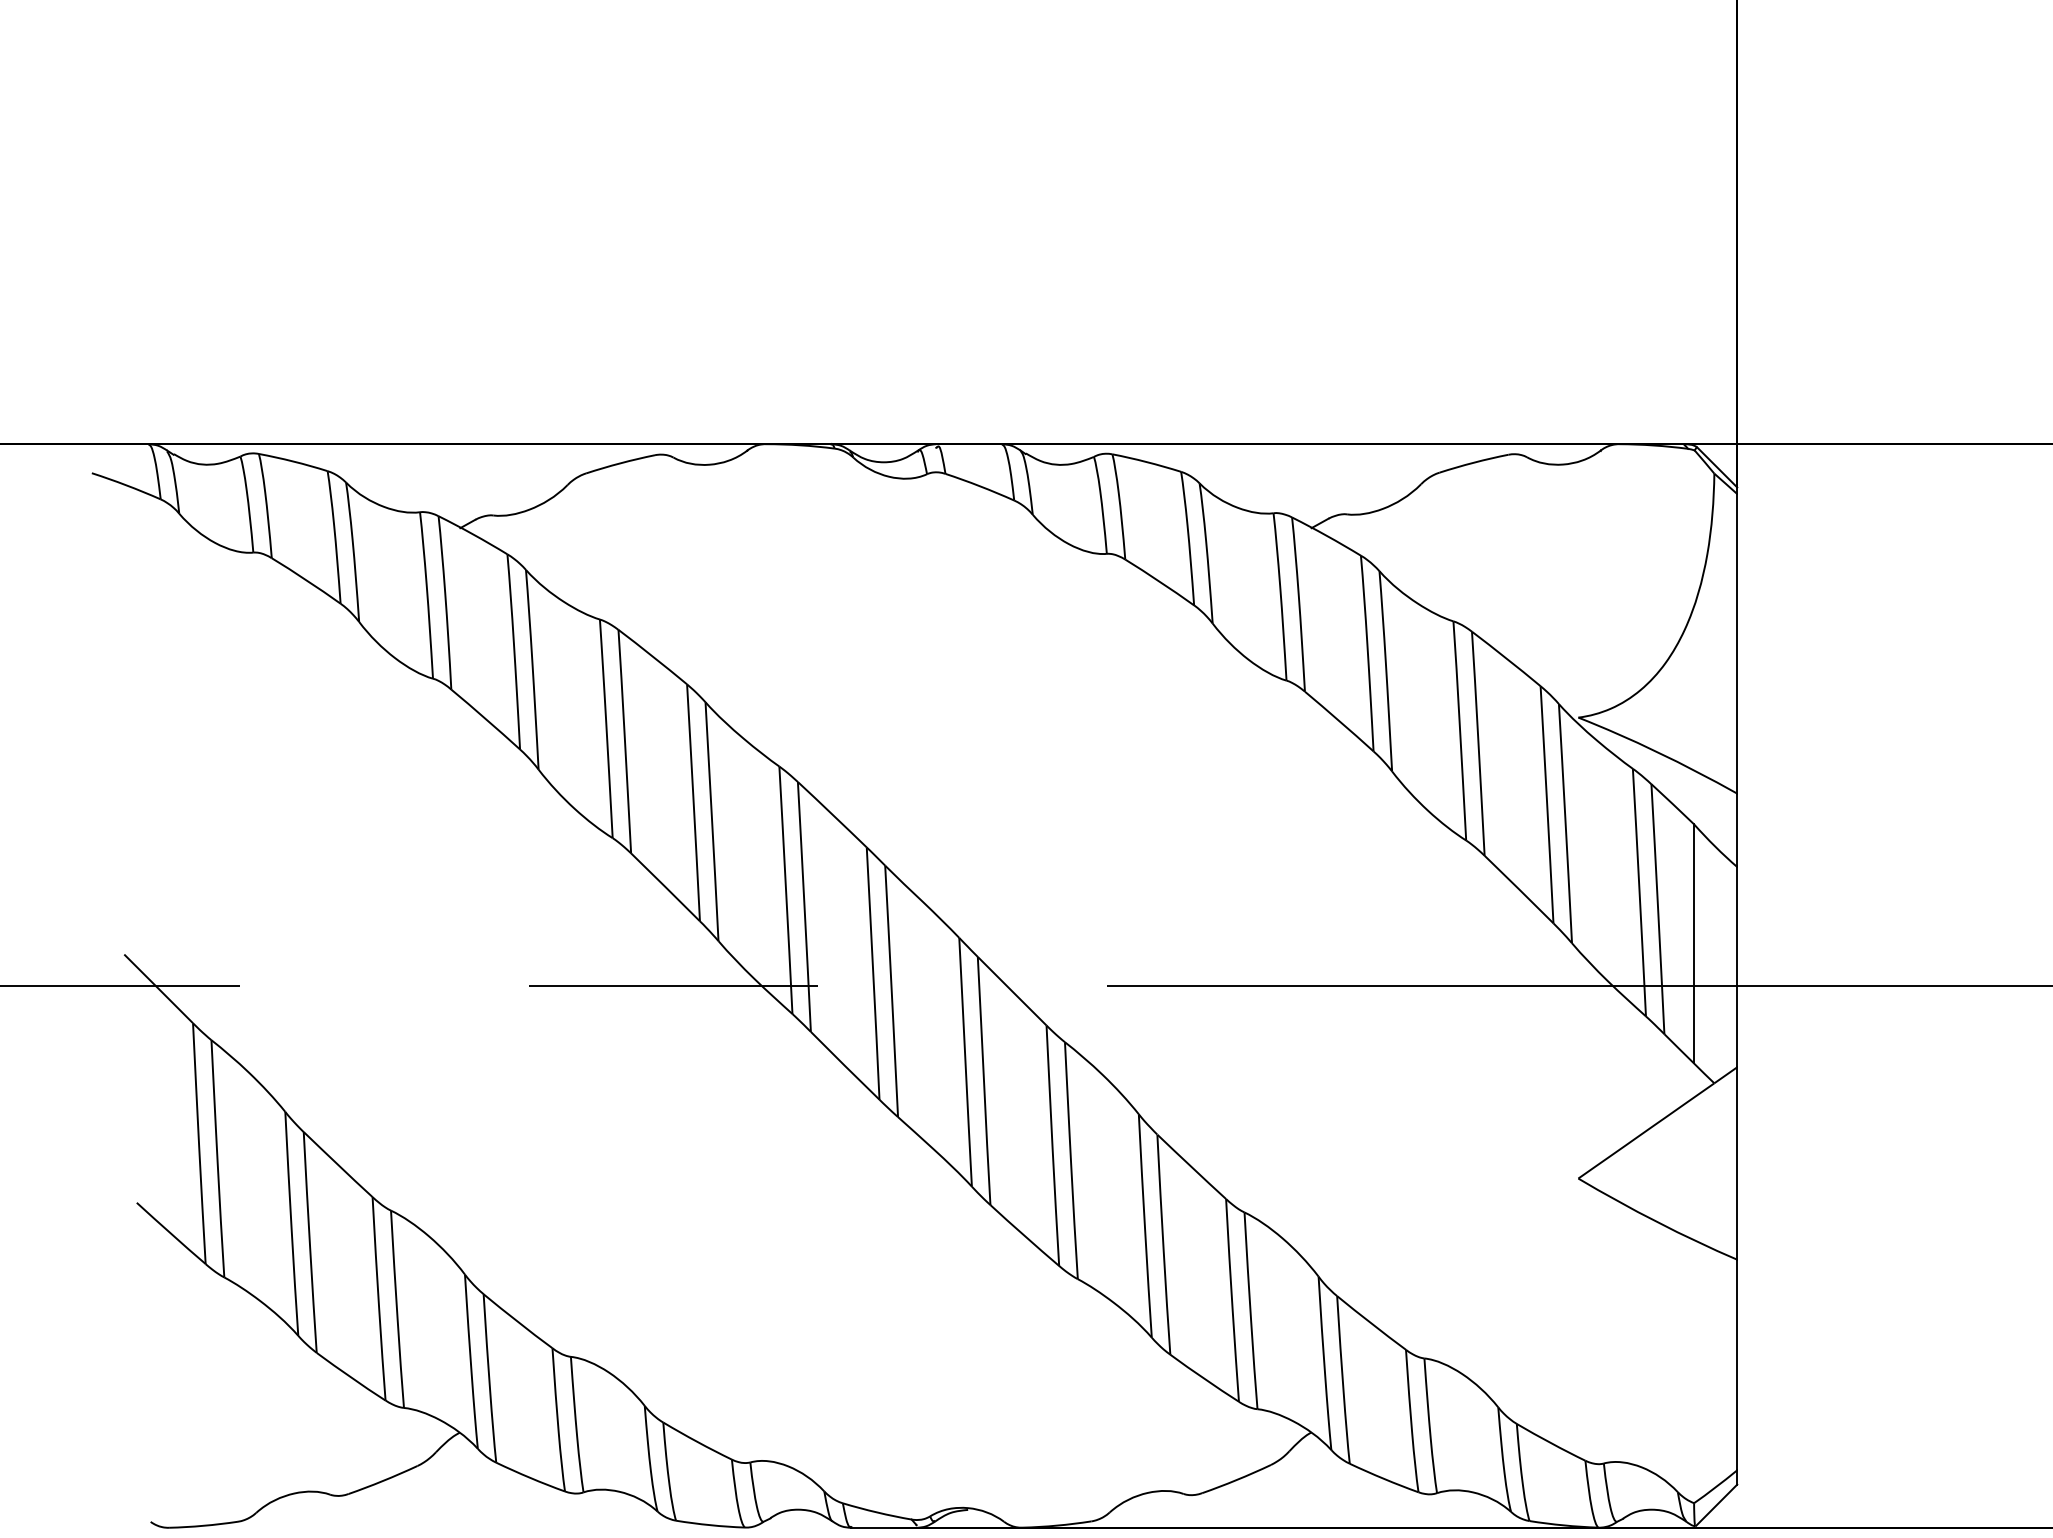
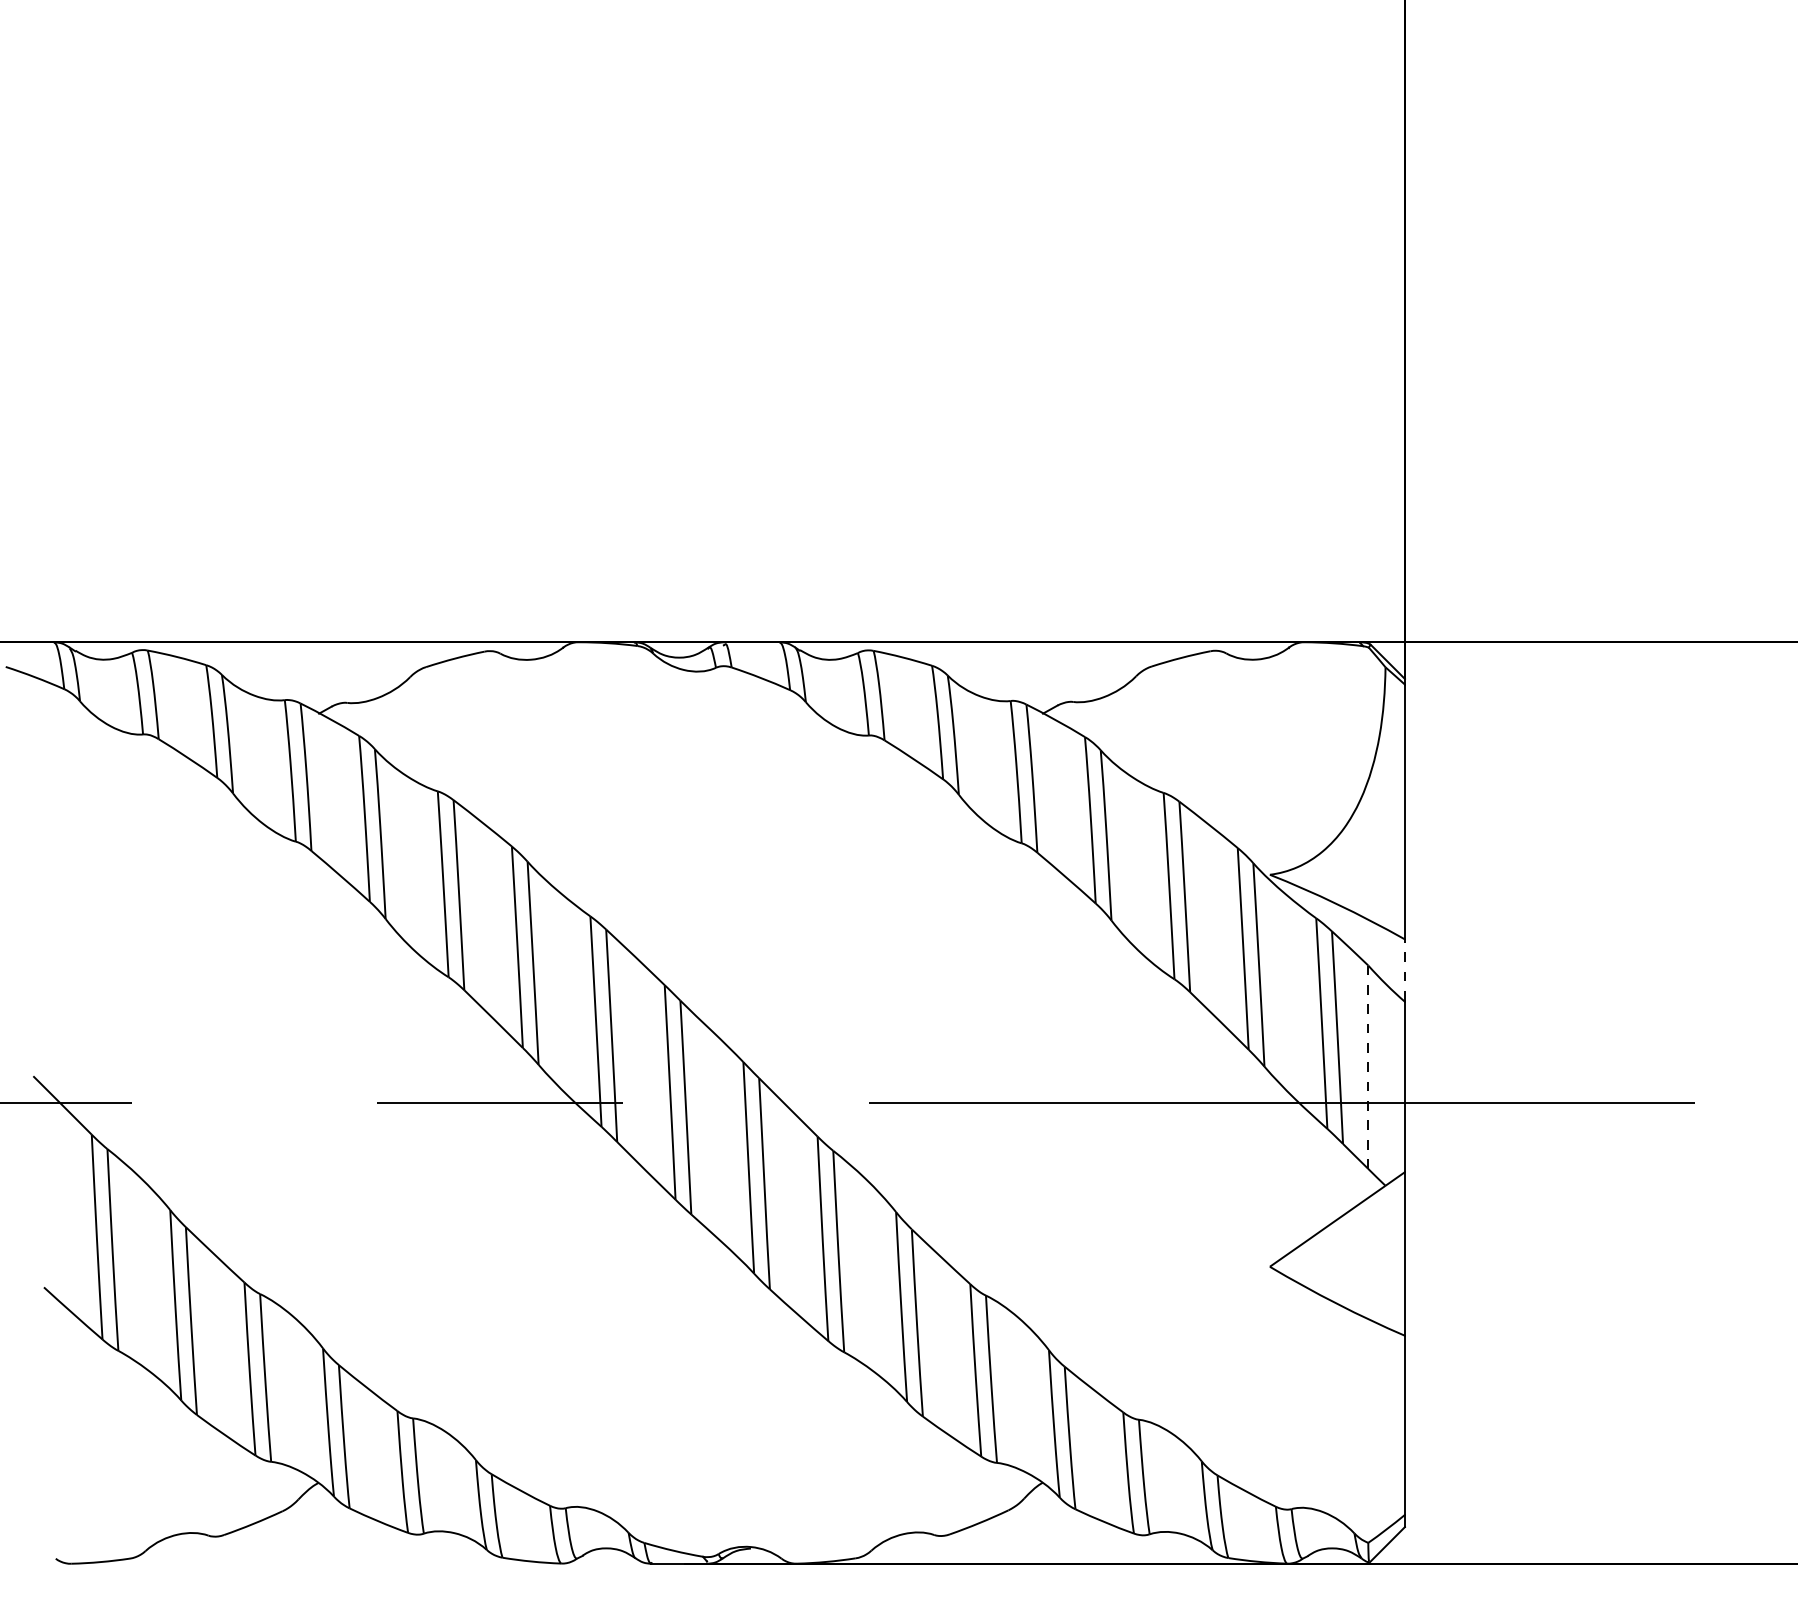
line: (1736, 830) -> (1404, 970), solid -> dashed
line: (1694, 944) -> (1368, 1067), solid -> dashed

